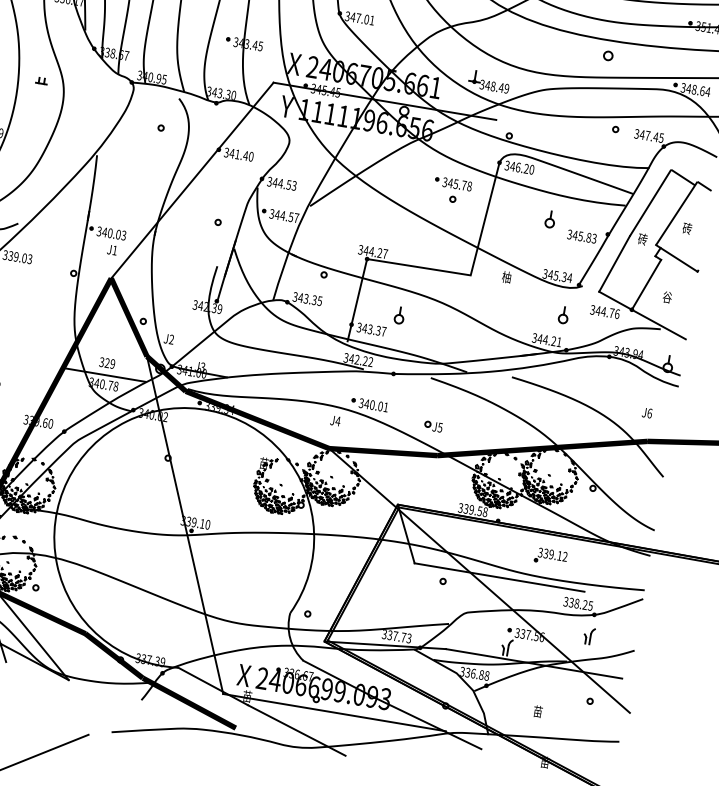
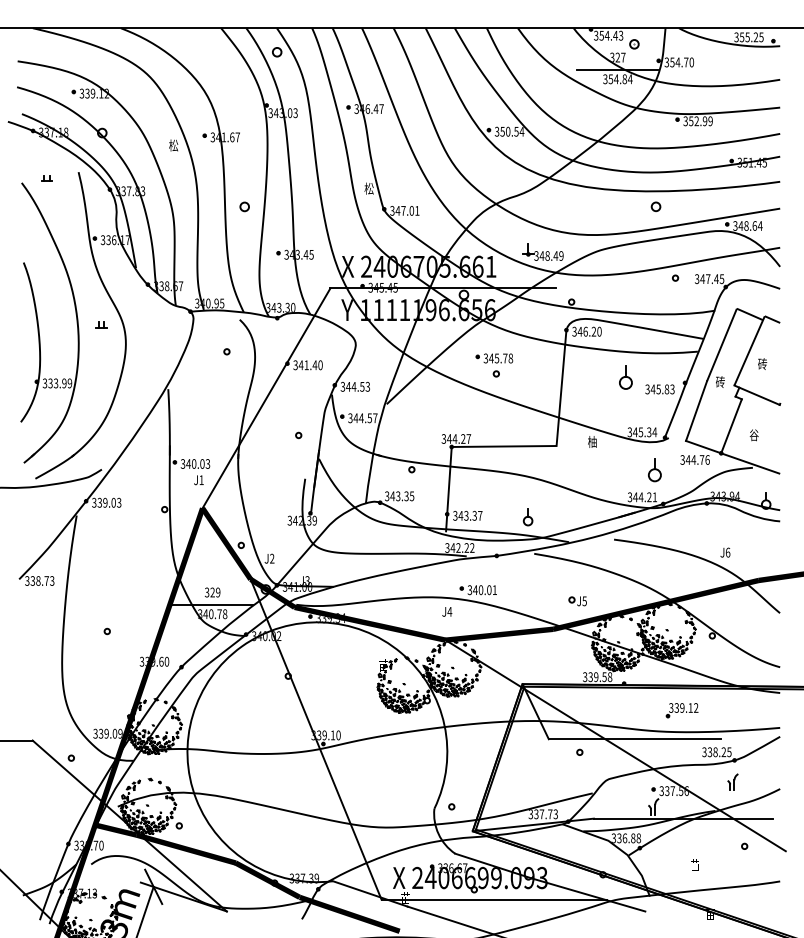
part: (452, 190) -> (494, 365), moved
part: (549, 219) -> (625, 377), size x1.4
part: (563, 314) -> (654, 469), size x1.4
part: (399, 315) -> (527, 517), moved
text: (647, 412) -> (725, 552), moved
part: (433, 426) -> (577, 601), moved

